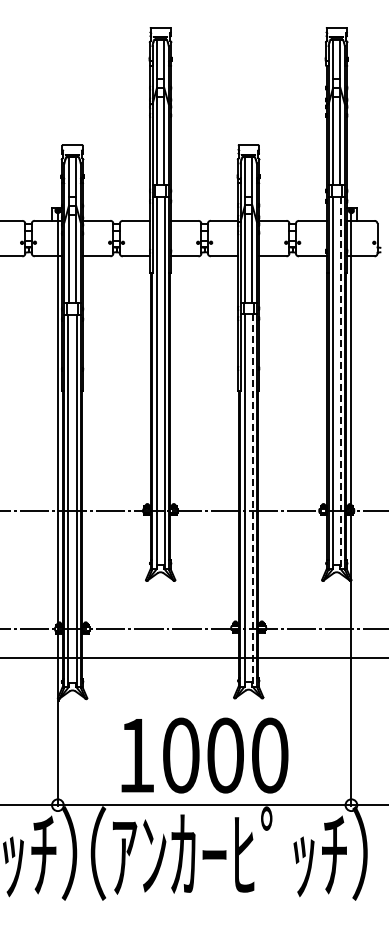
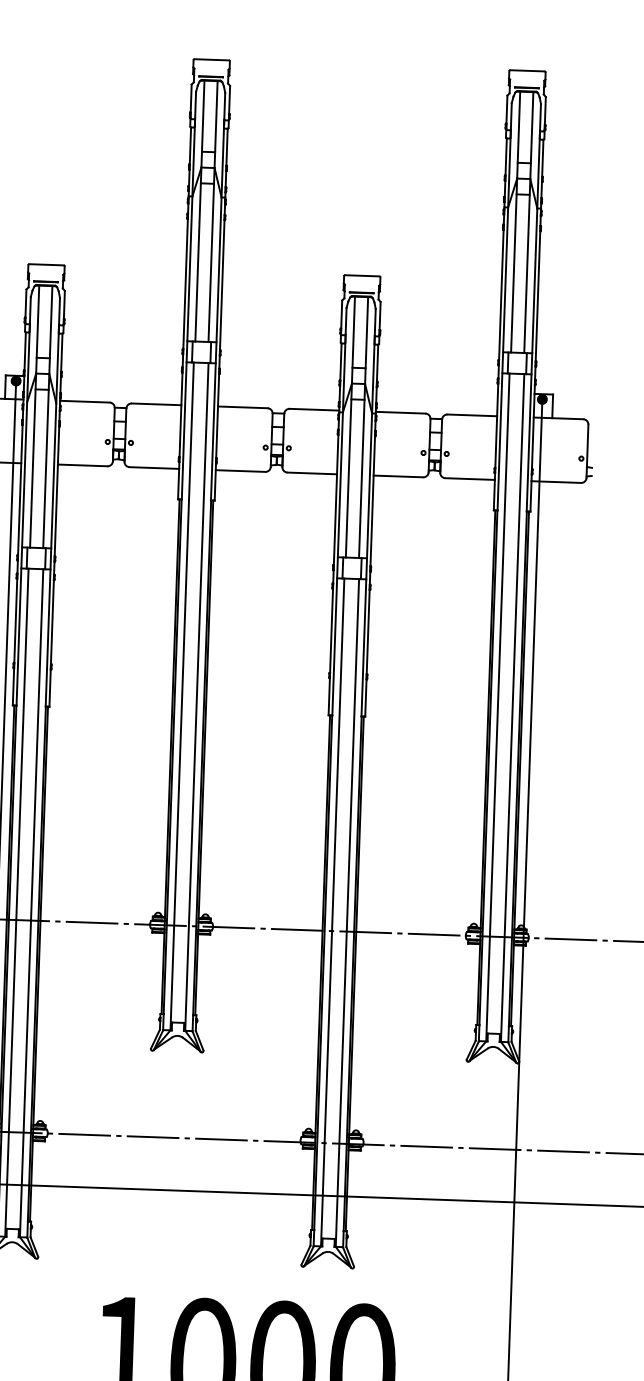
line: (340, 383) -> (512, 708), dashed -> solid
line: (252, 501) -> (346, 914), dashed -> solid

